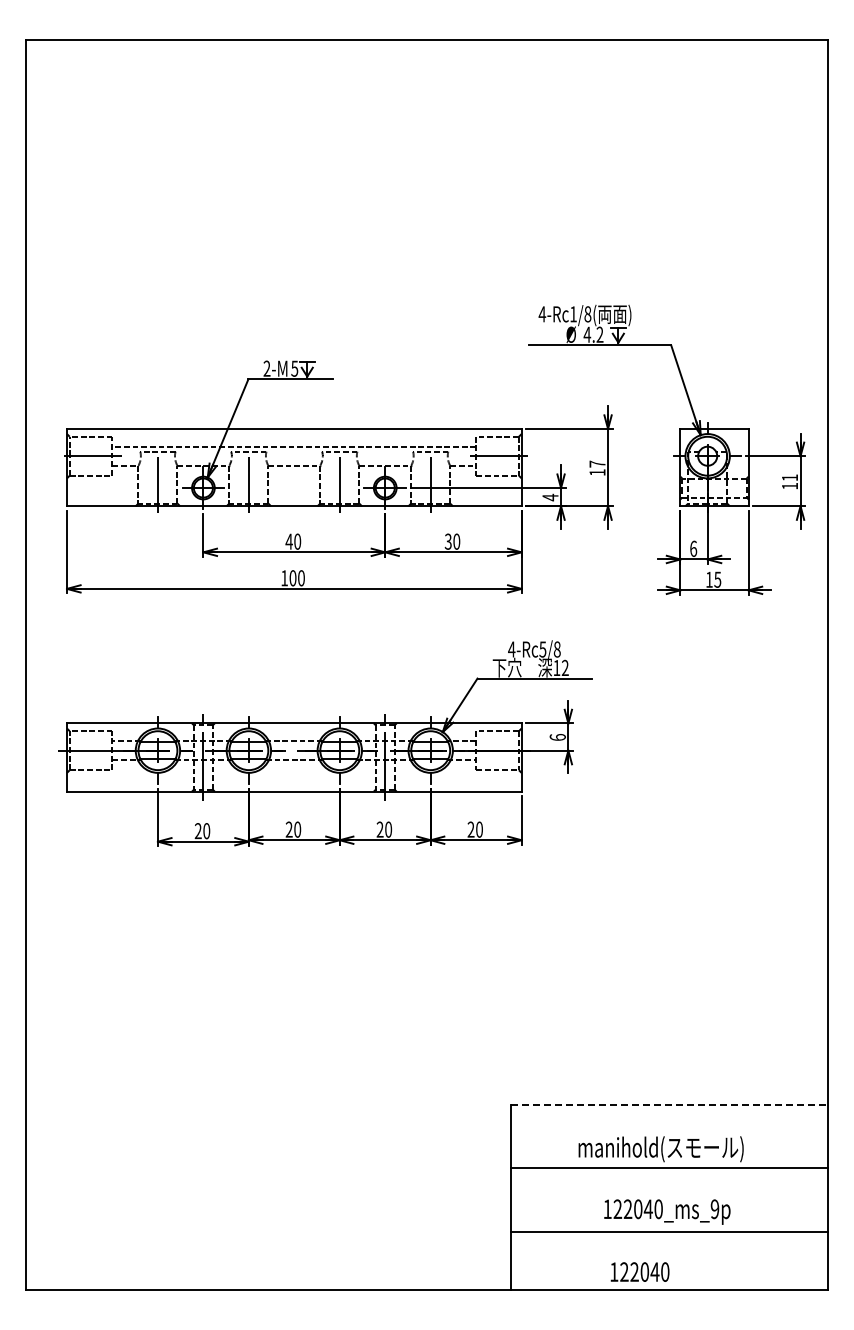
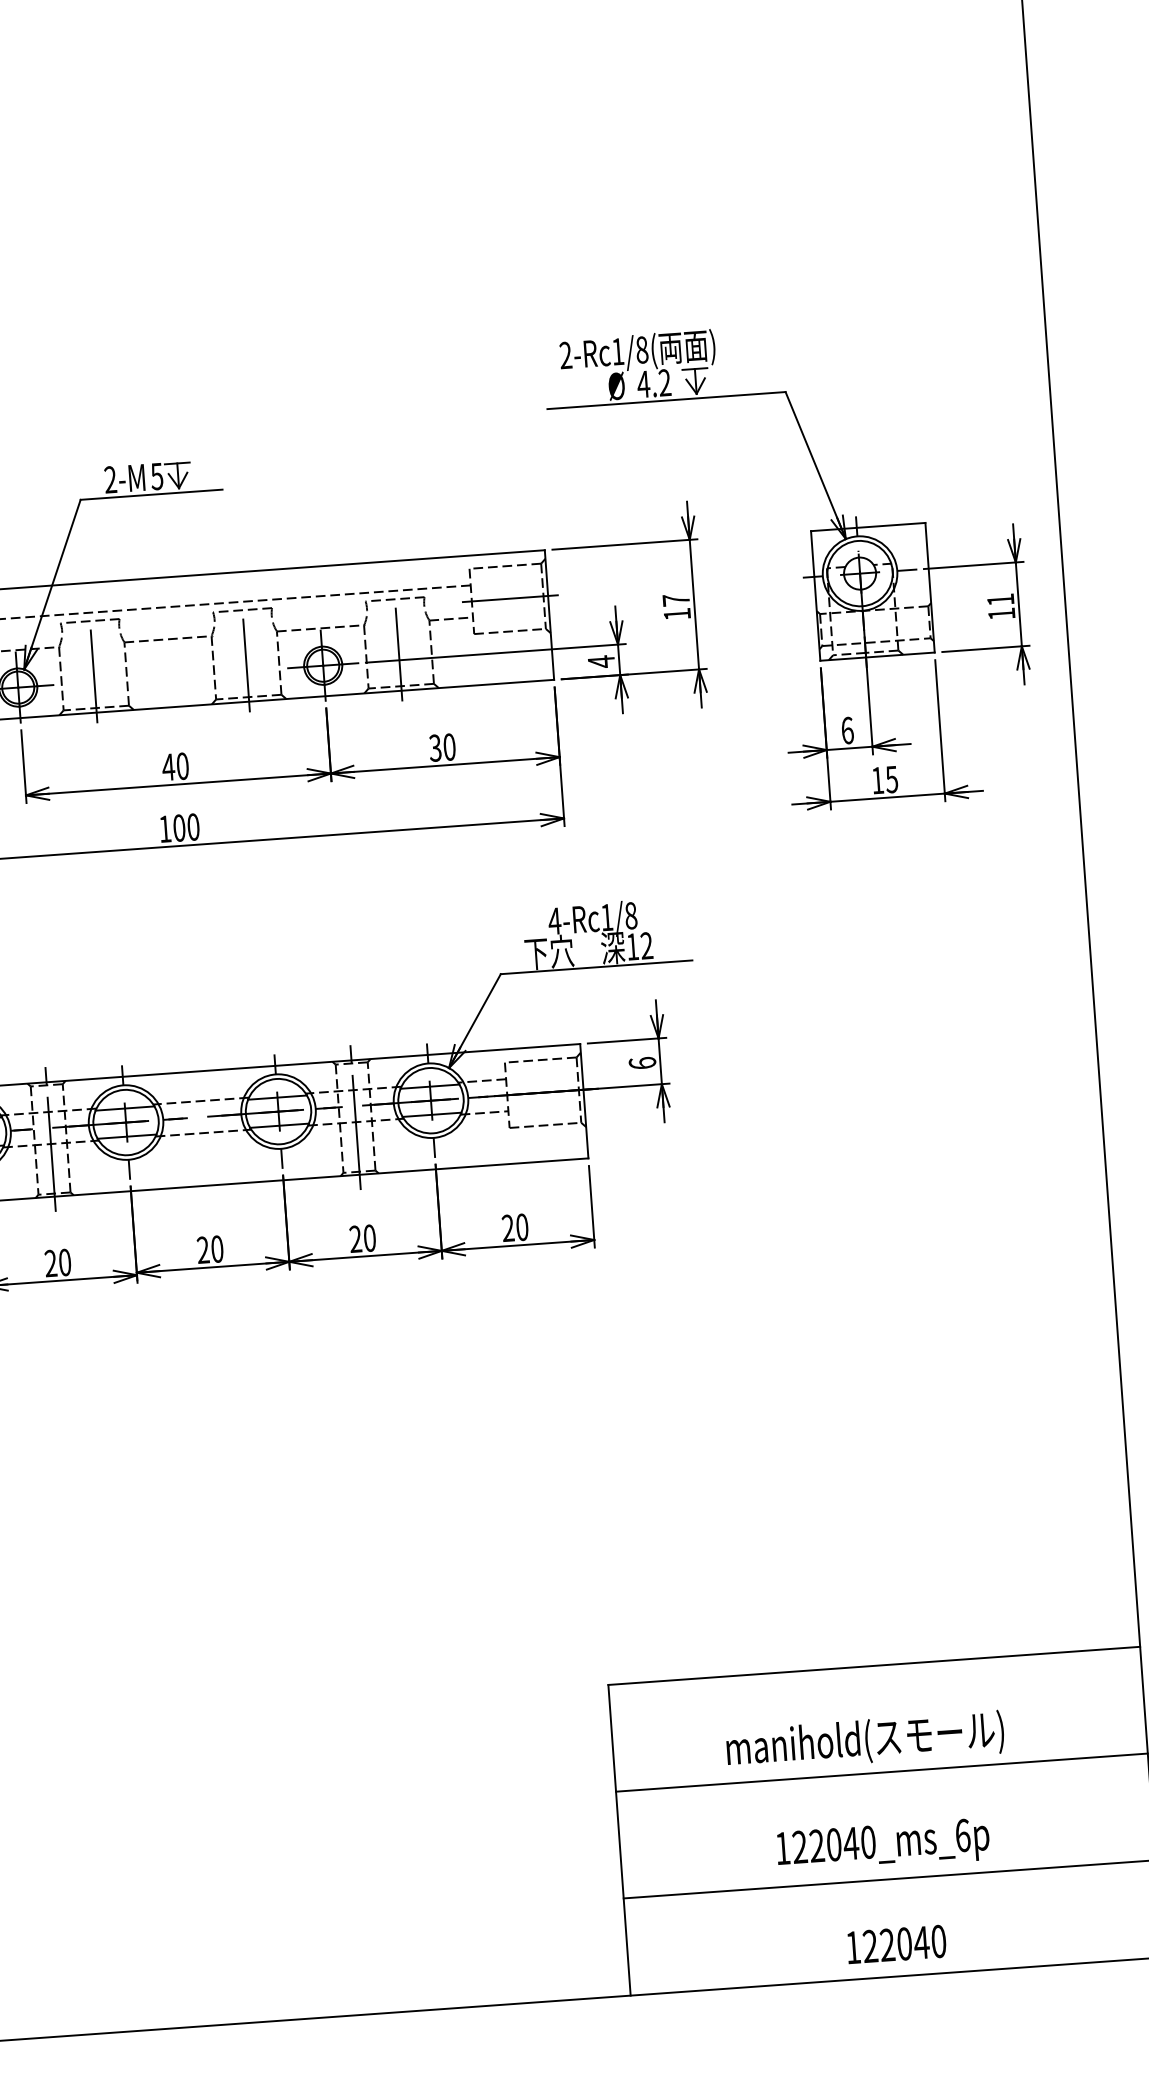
text: (542, 314) -> (566, 355), 4-Rc1/8( -> 2-Rc1/8(
text: (542, 649) -> (606, 917), 4-Rc5/8 -> 4-Rc1/8
line: (669, 1104) -> (873, 1665), dashed -> solid
text: (714, 1209) -> (962, 1836), 122040_ms_9p -> 122040_ms_6p
text: (639, 1271) -> (895, 1943), moved

